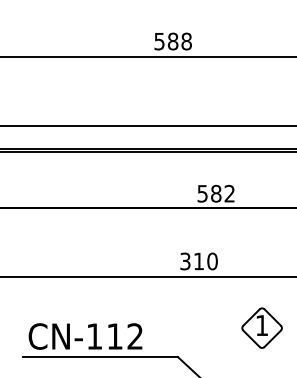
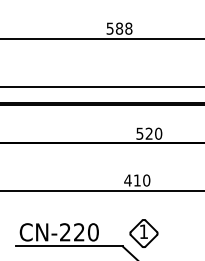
text: (222, 193) -> (153, 133), 582 -> 520
text: (184, 261) -> (127, 180), 310 -> 410
part: (261, 328) -> (143, 233), moved
text: (115, 336) -> (79, 232), CN-112 -> CN-220

